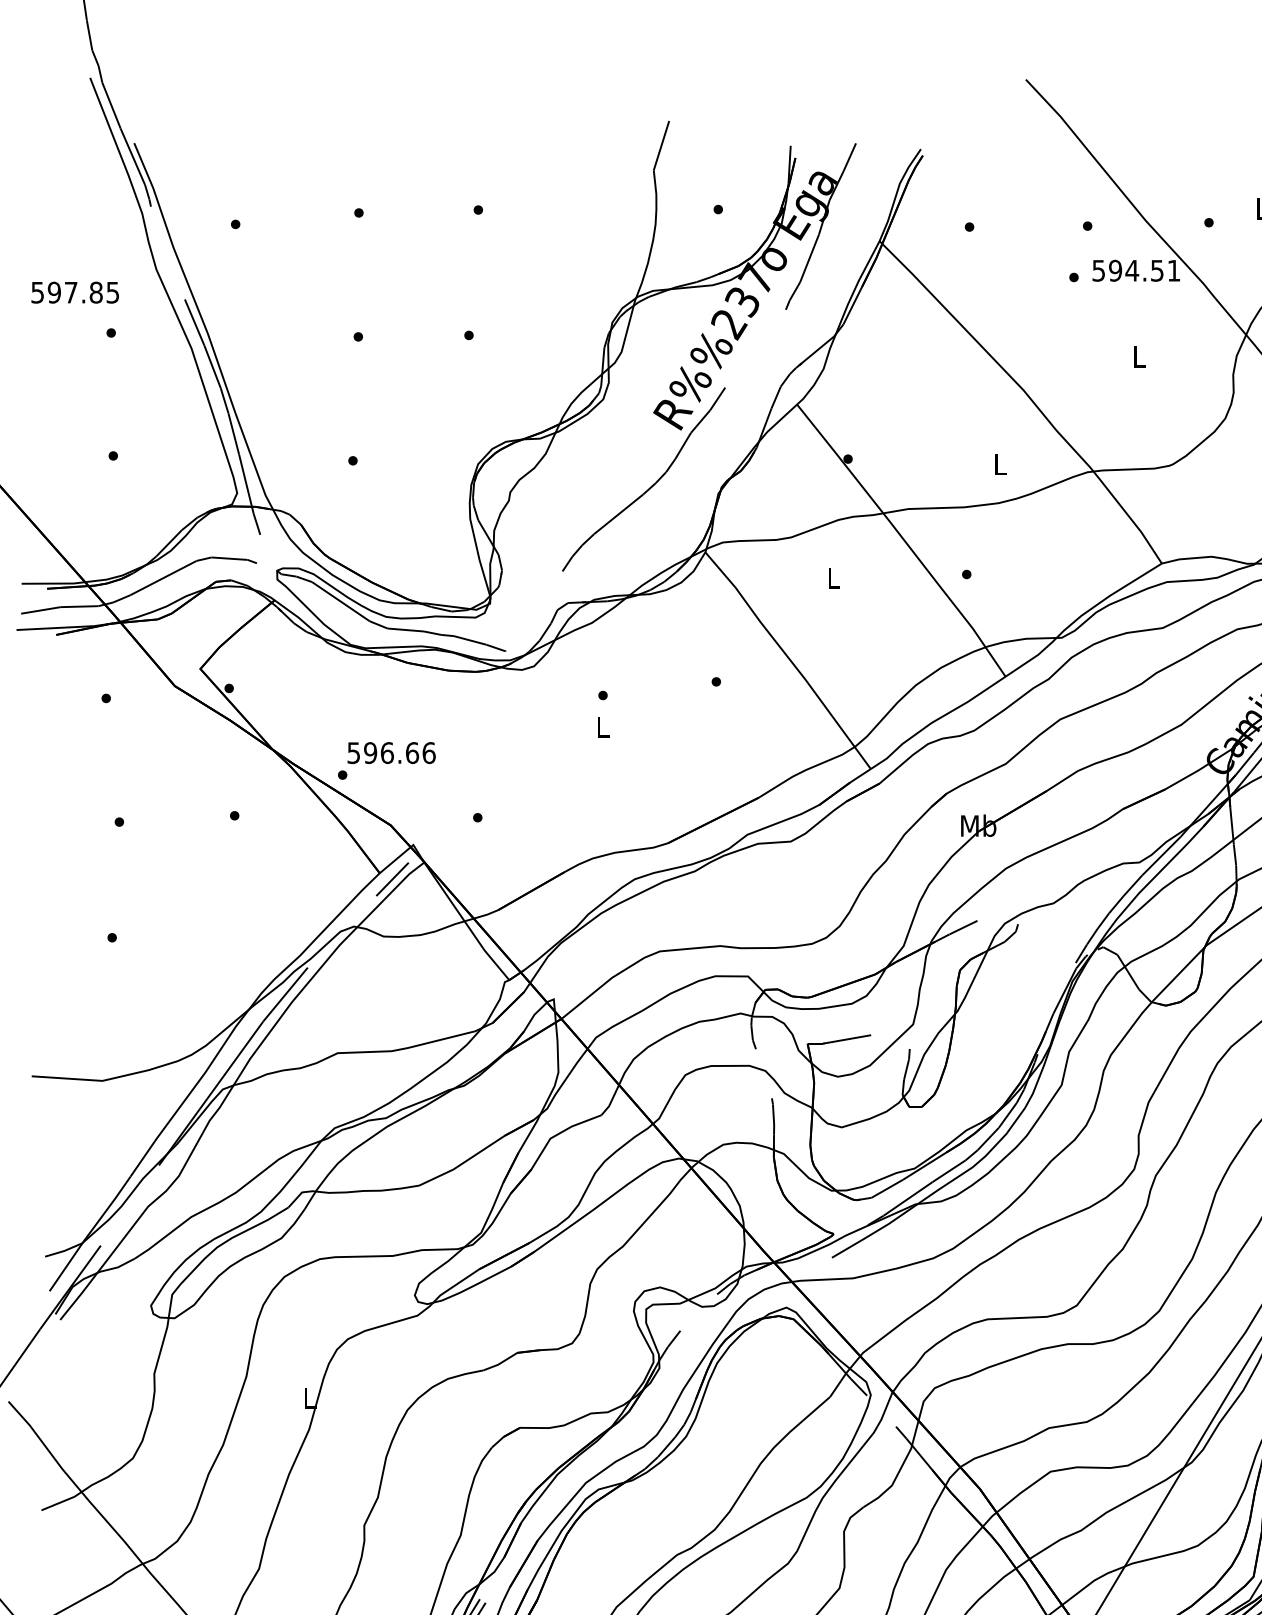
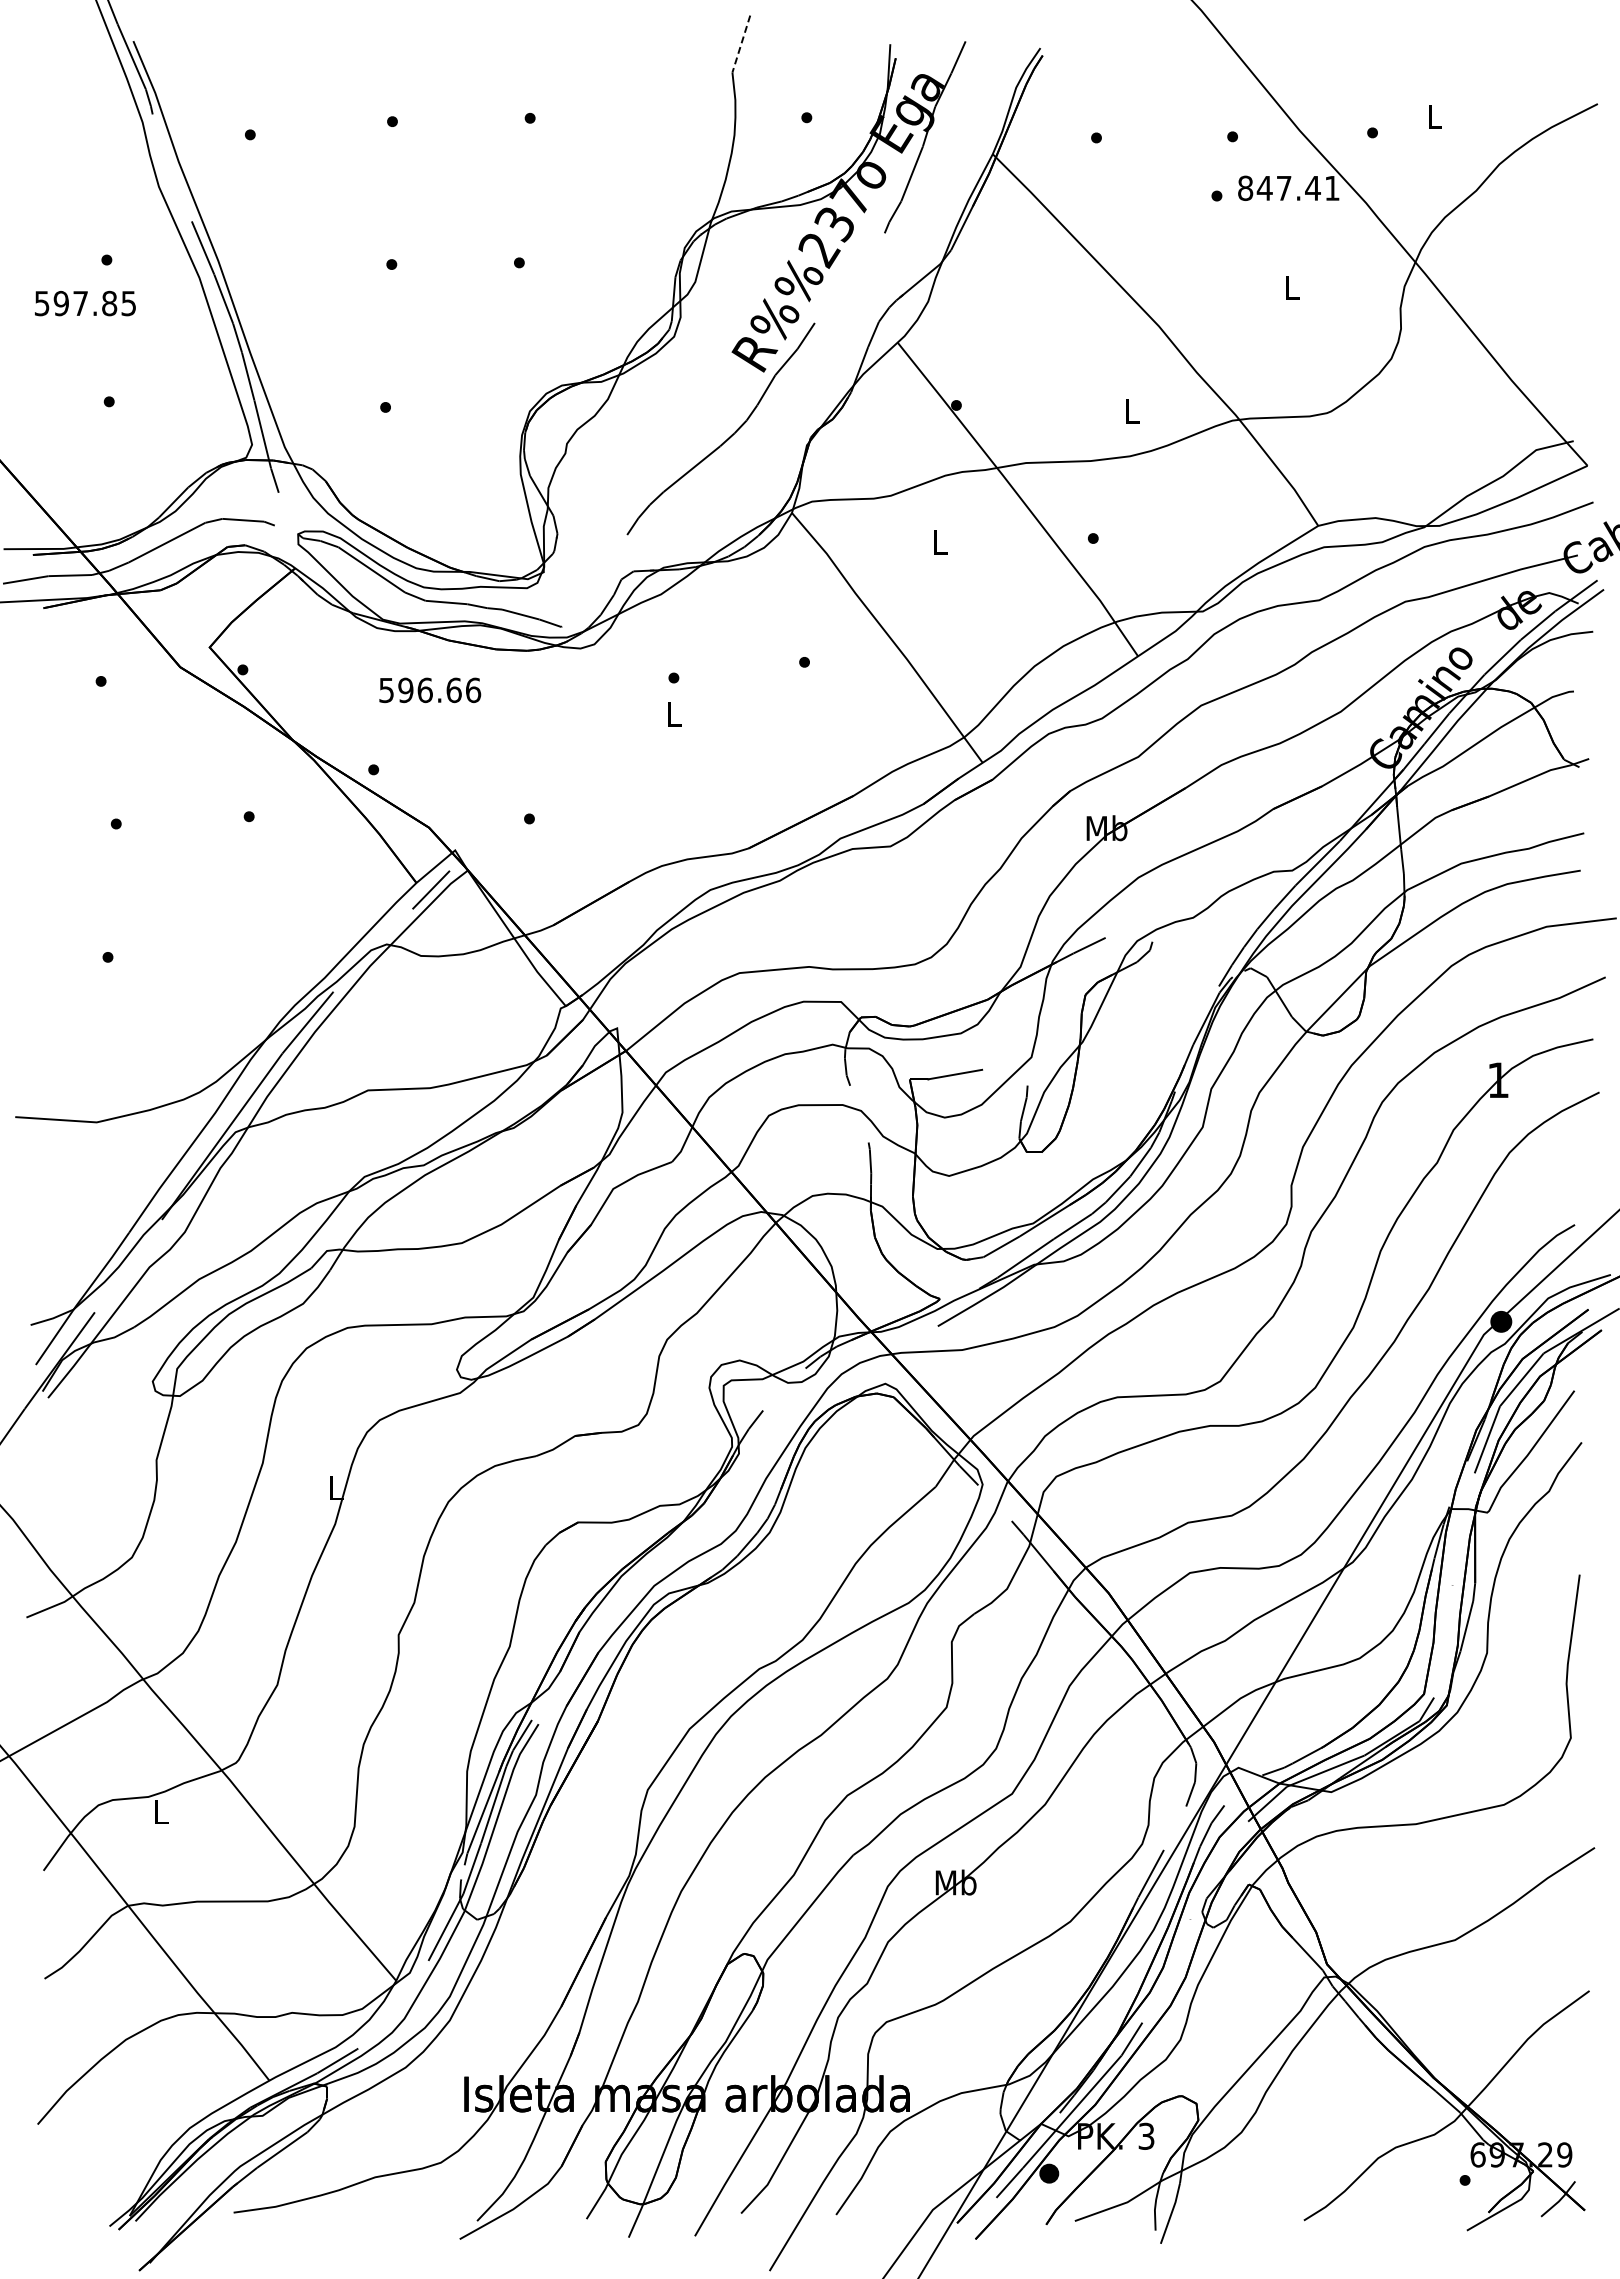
line: (661, 146) -> (741, 44), solid -> dashed
text: (1128, 270) -> (1279, 188), 594.51 -> 847.41
text: (75, 292) -> (85, 303), moved
text: (391, 753) -> (430, 690), moved

